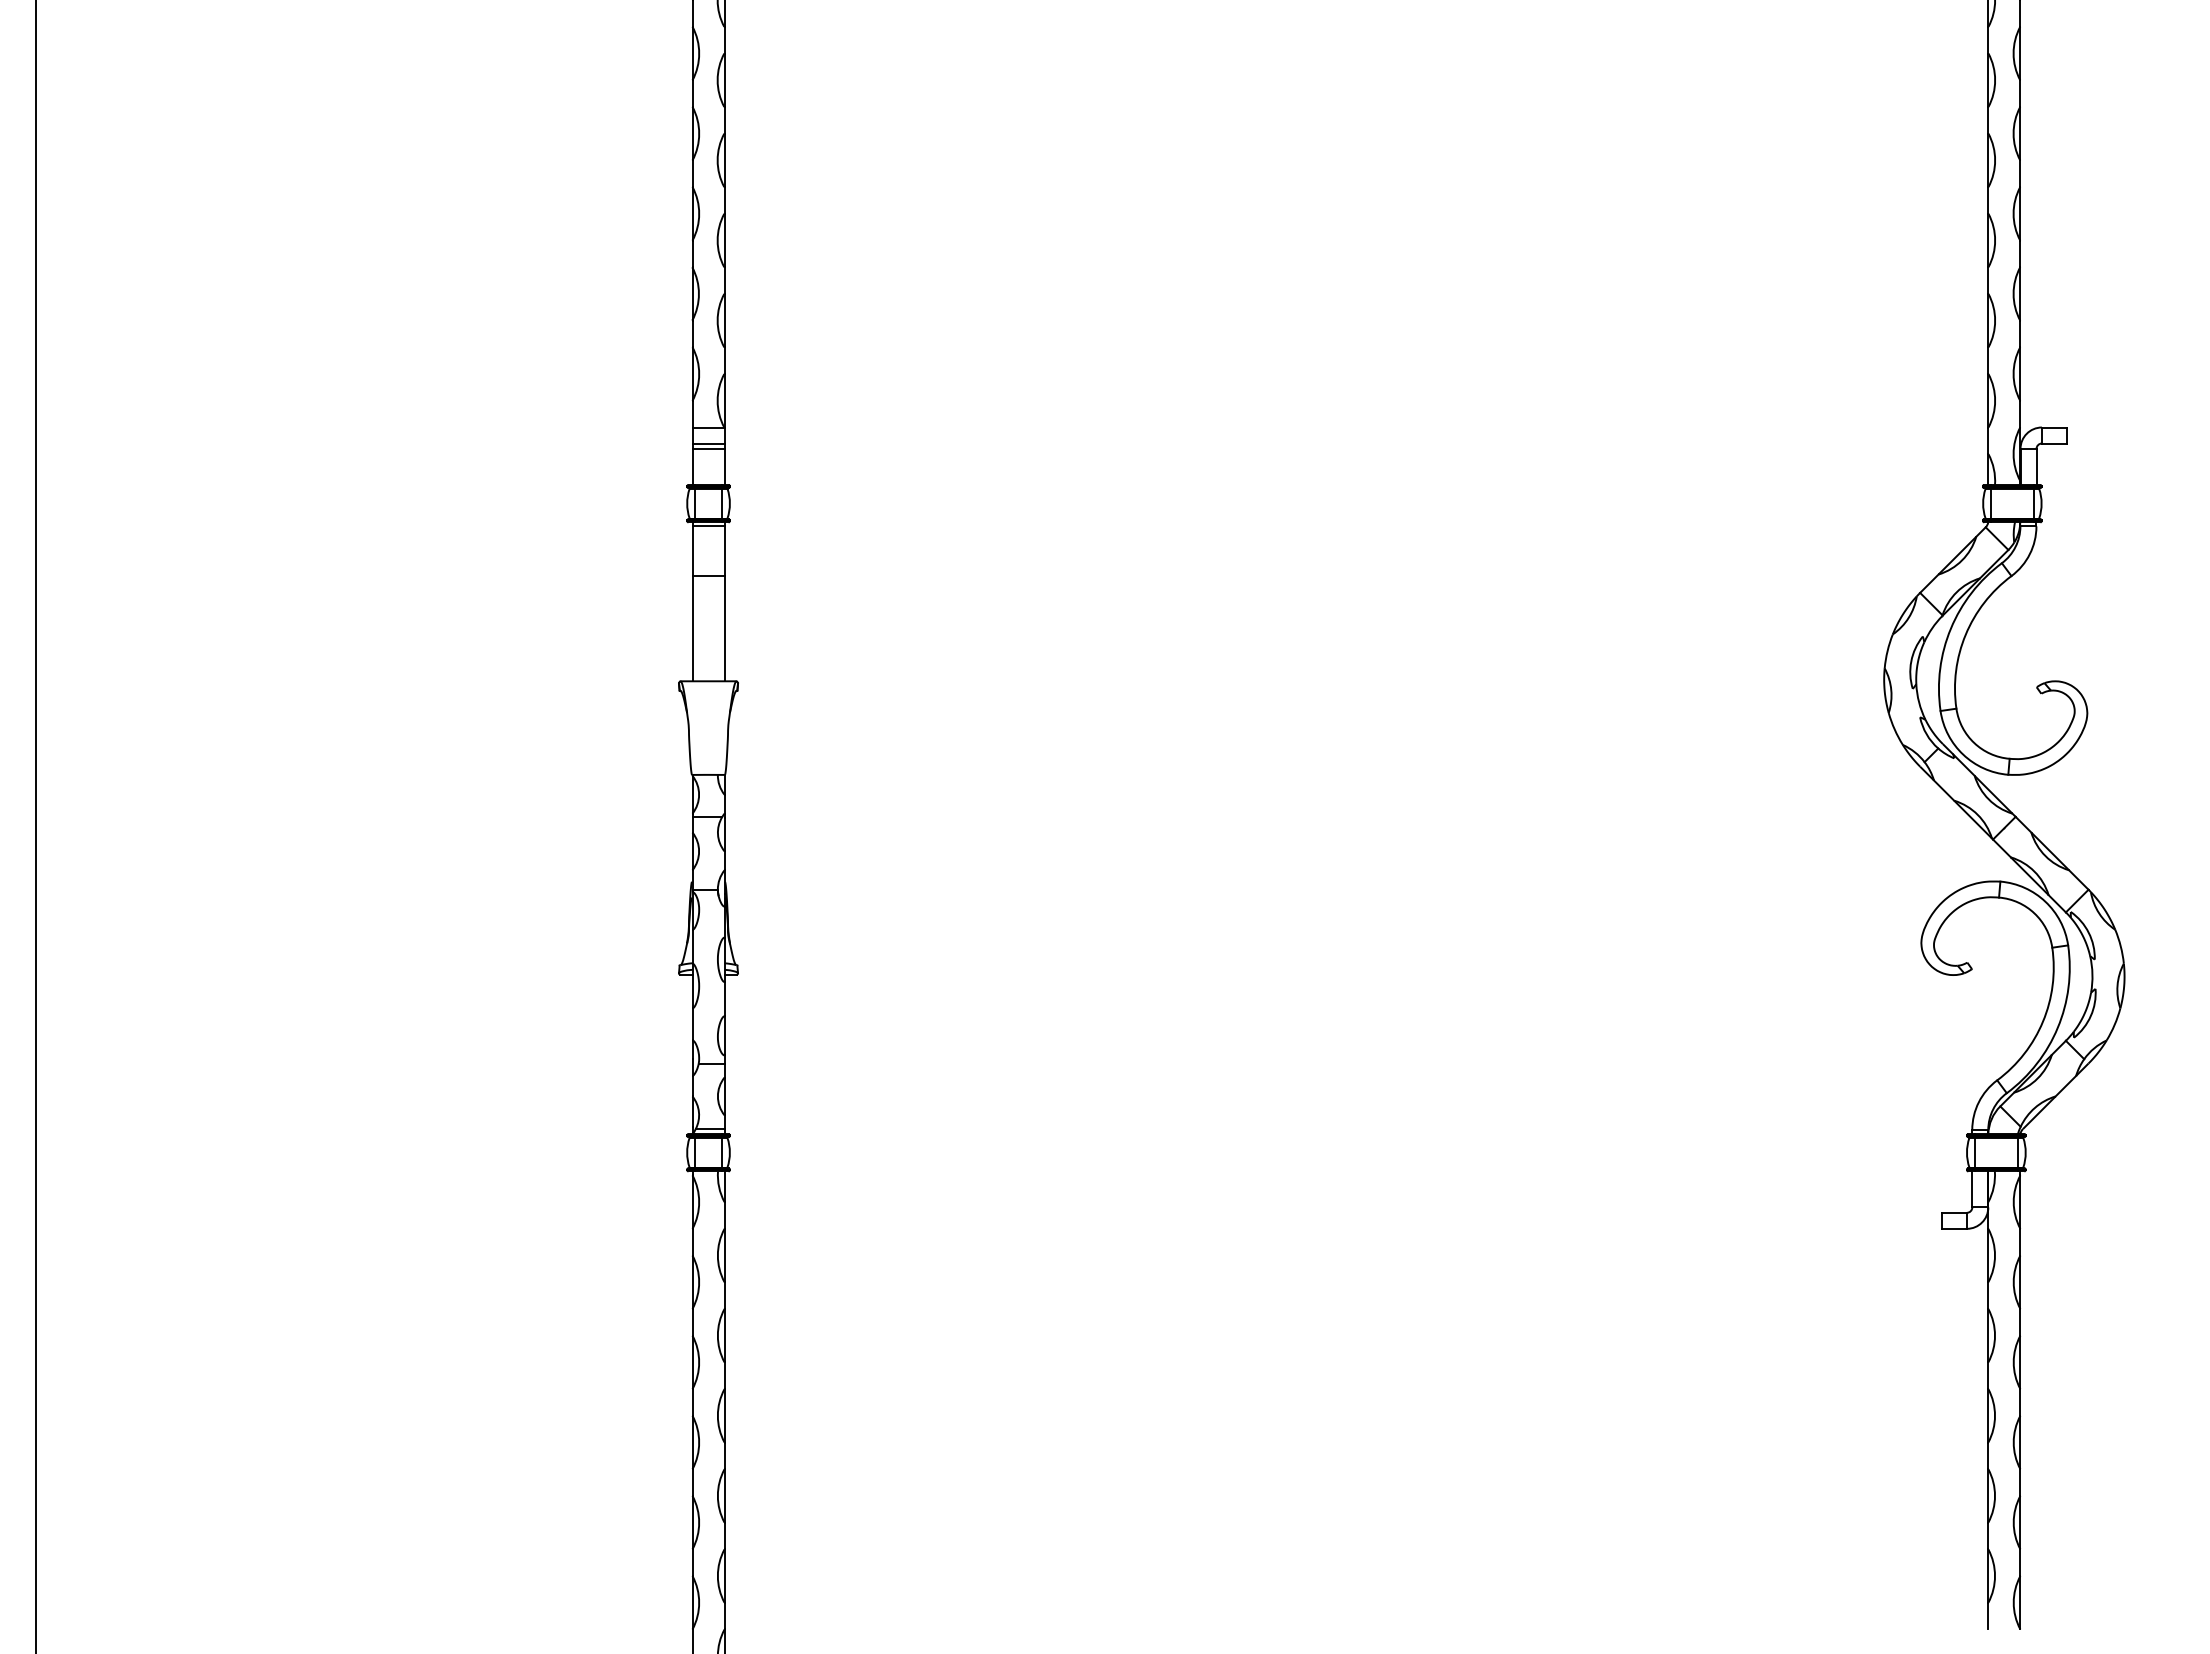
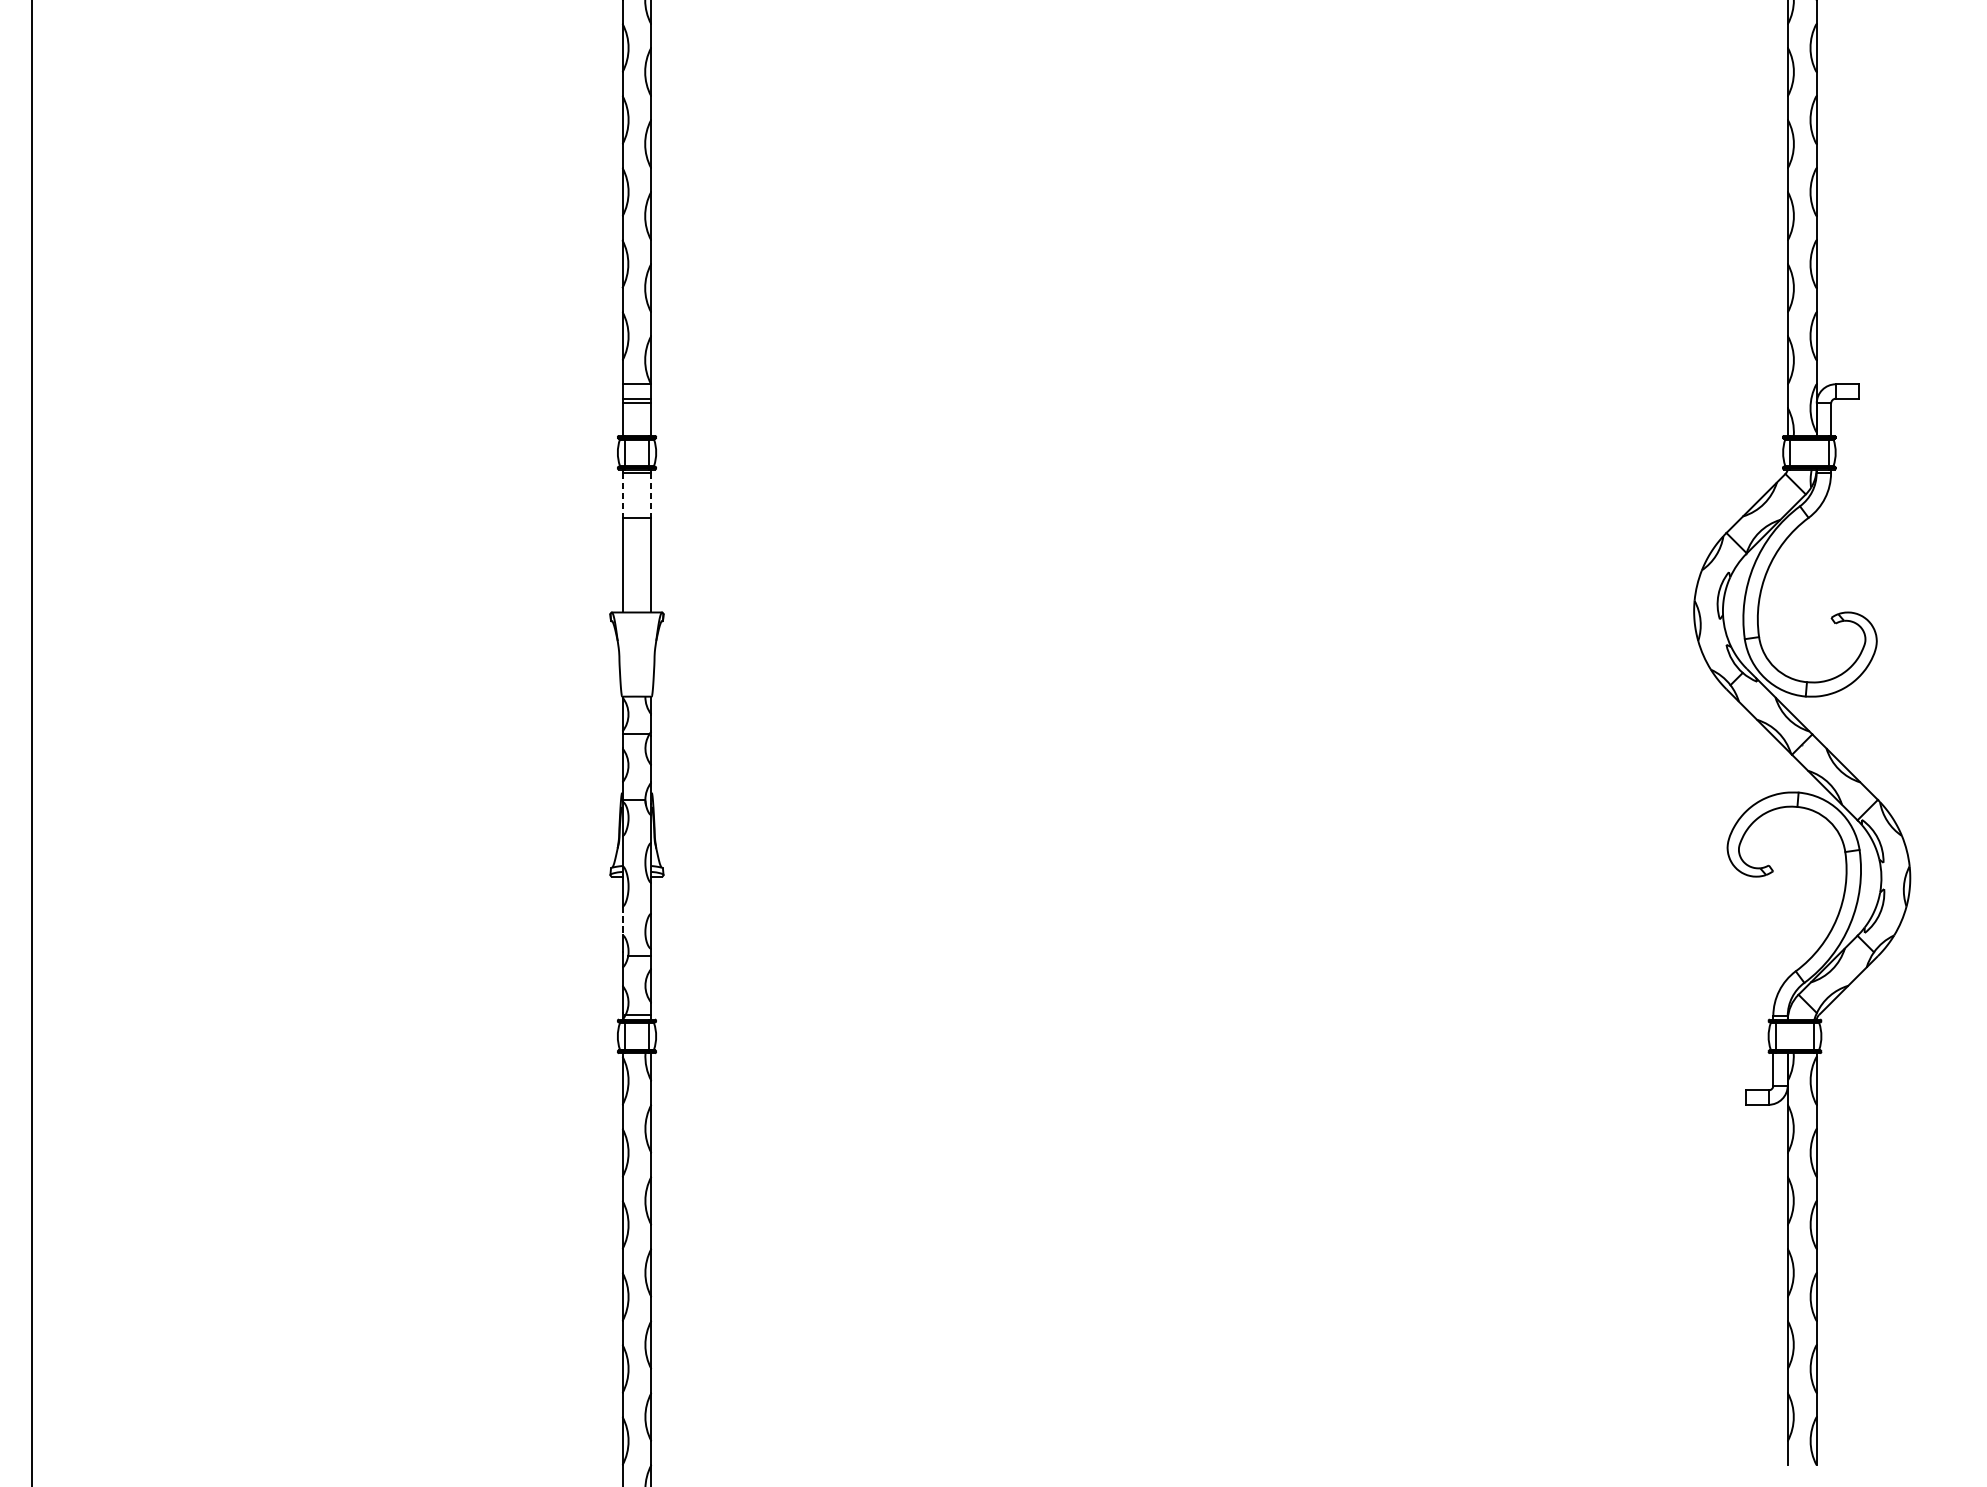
line: (692, 551) -> (622, 495), solid -> dashed
line: (724, 551) -> (651, 495), solid -> dashed
line: (692, 1024) -> (622, 921), solid -> dashed

